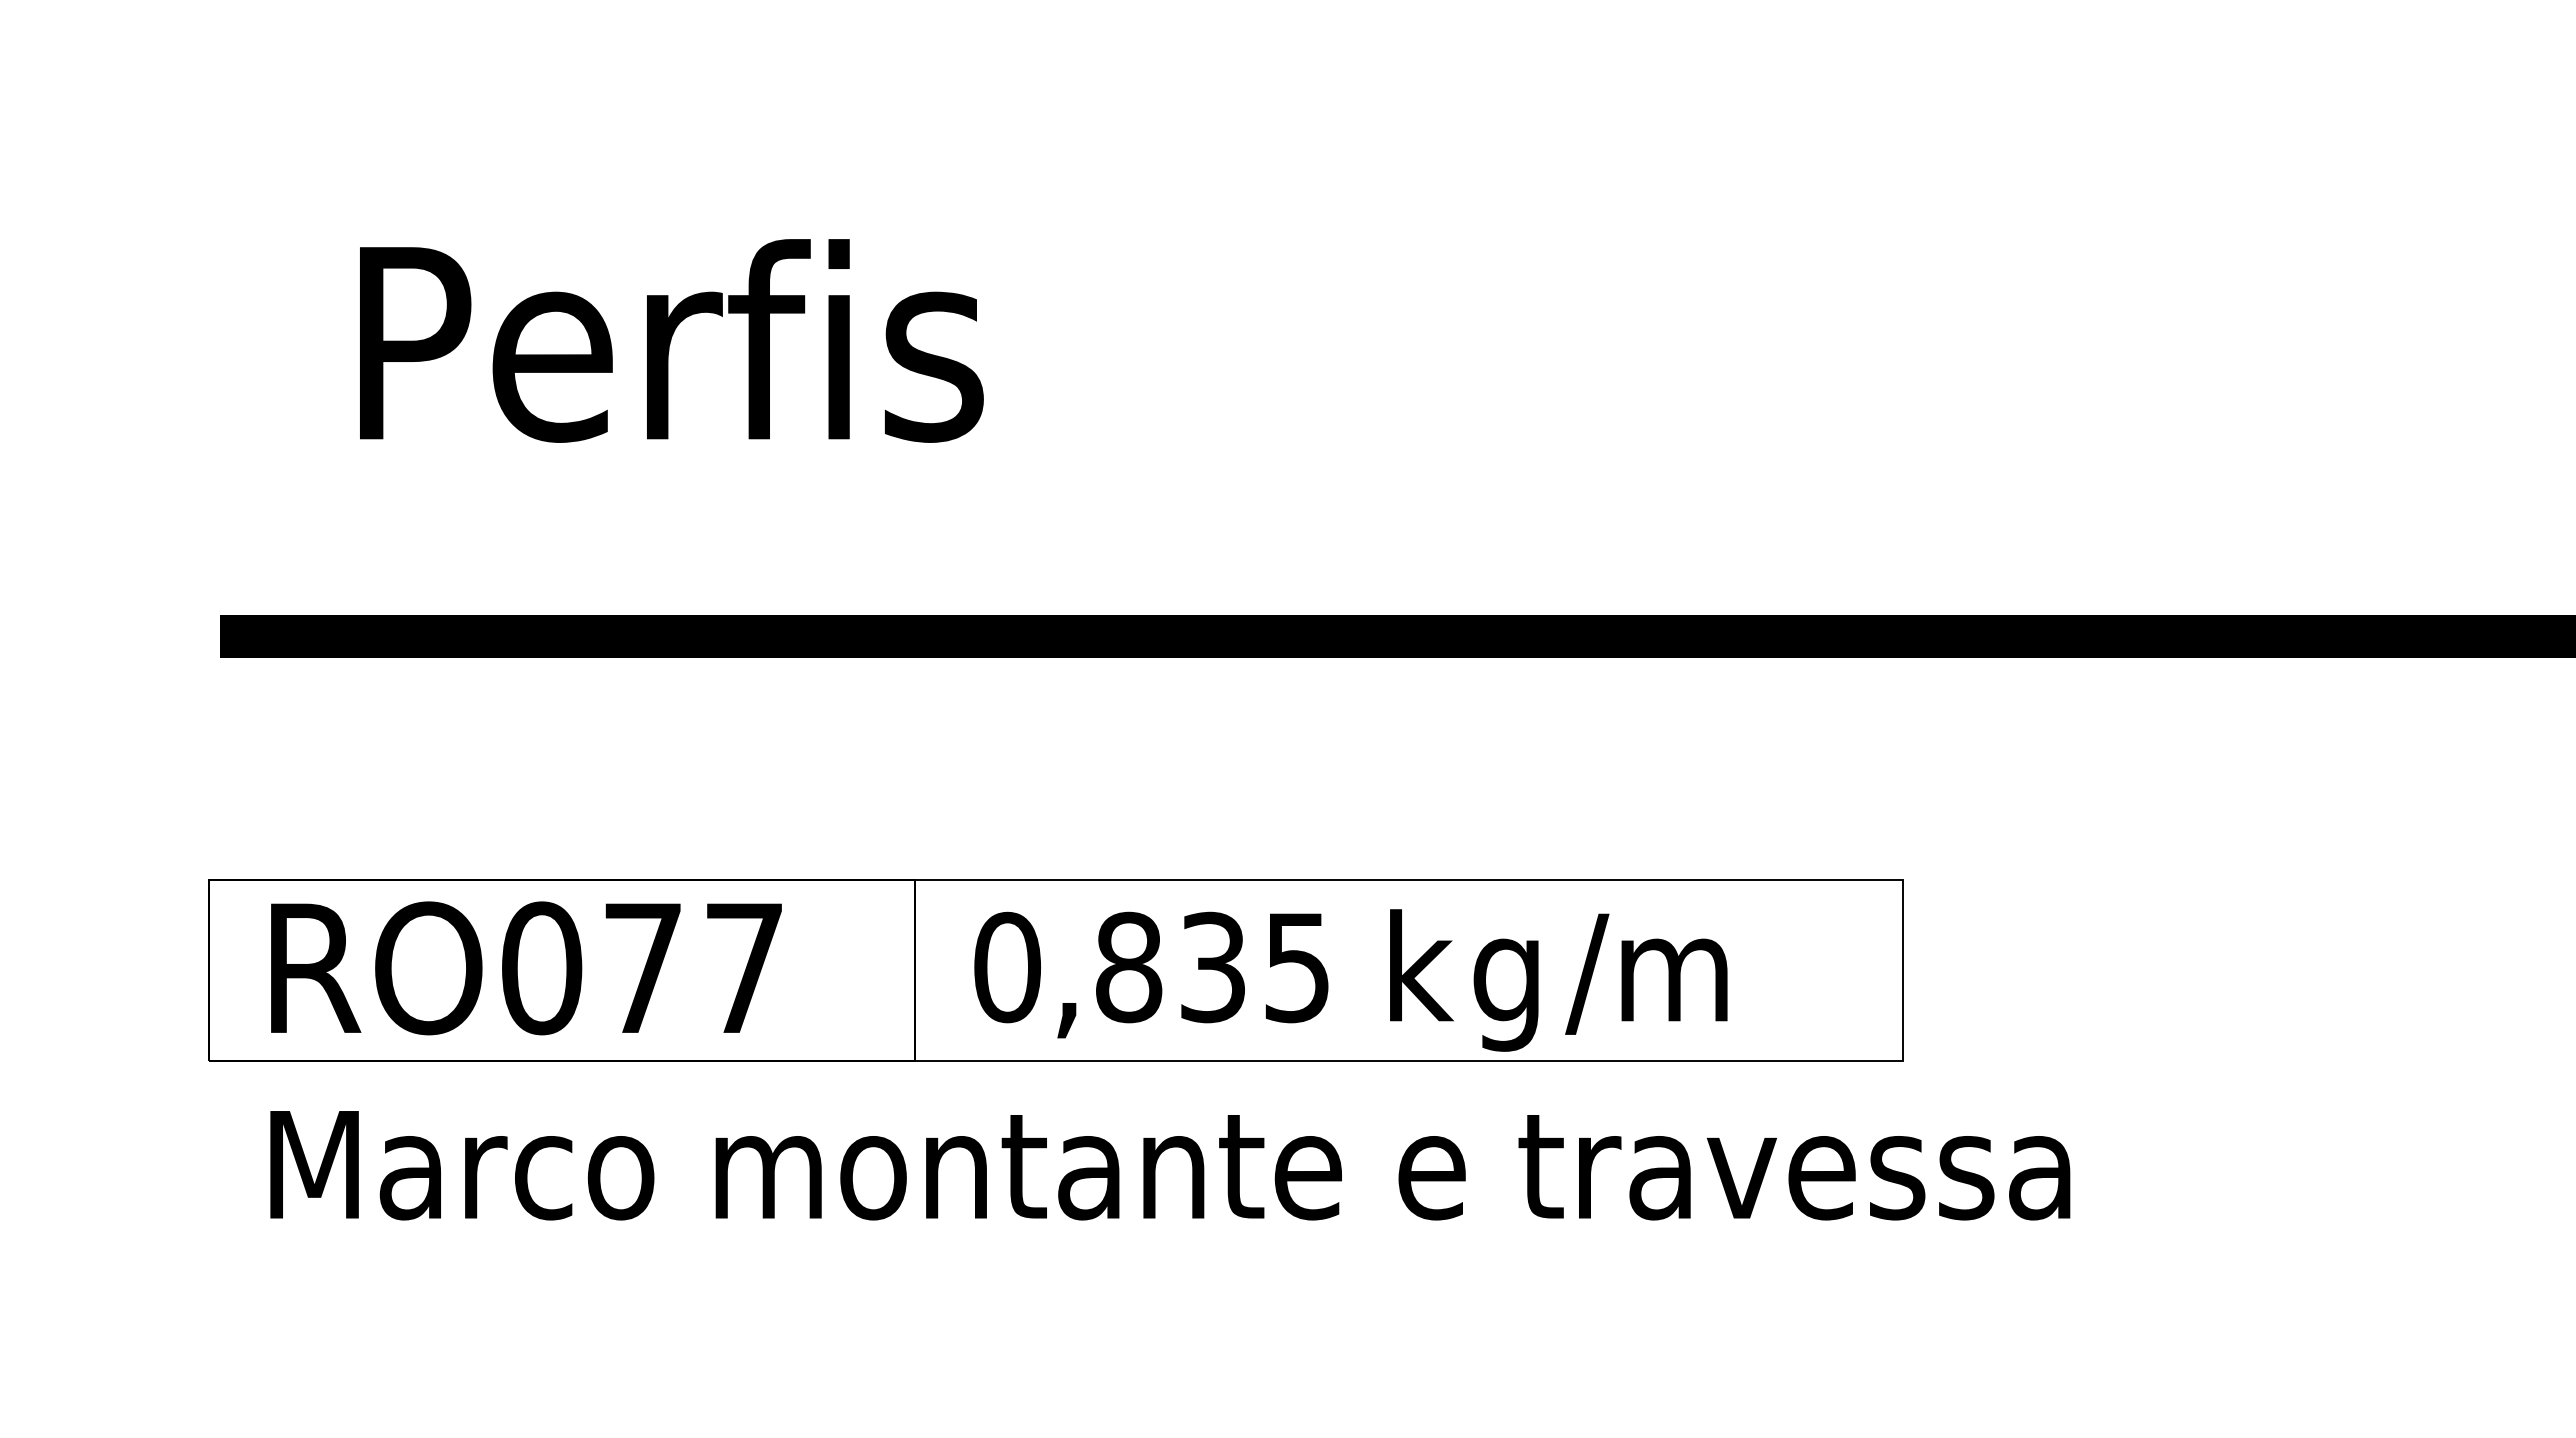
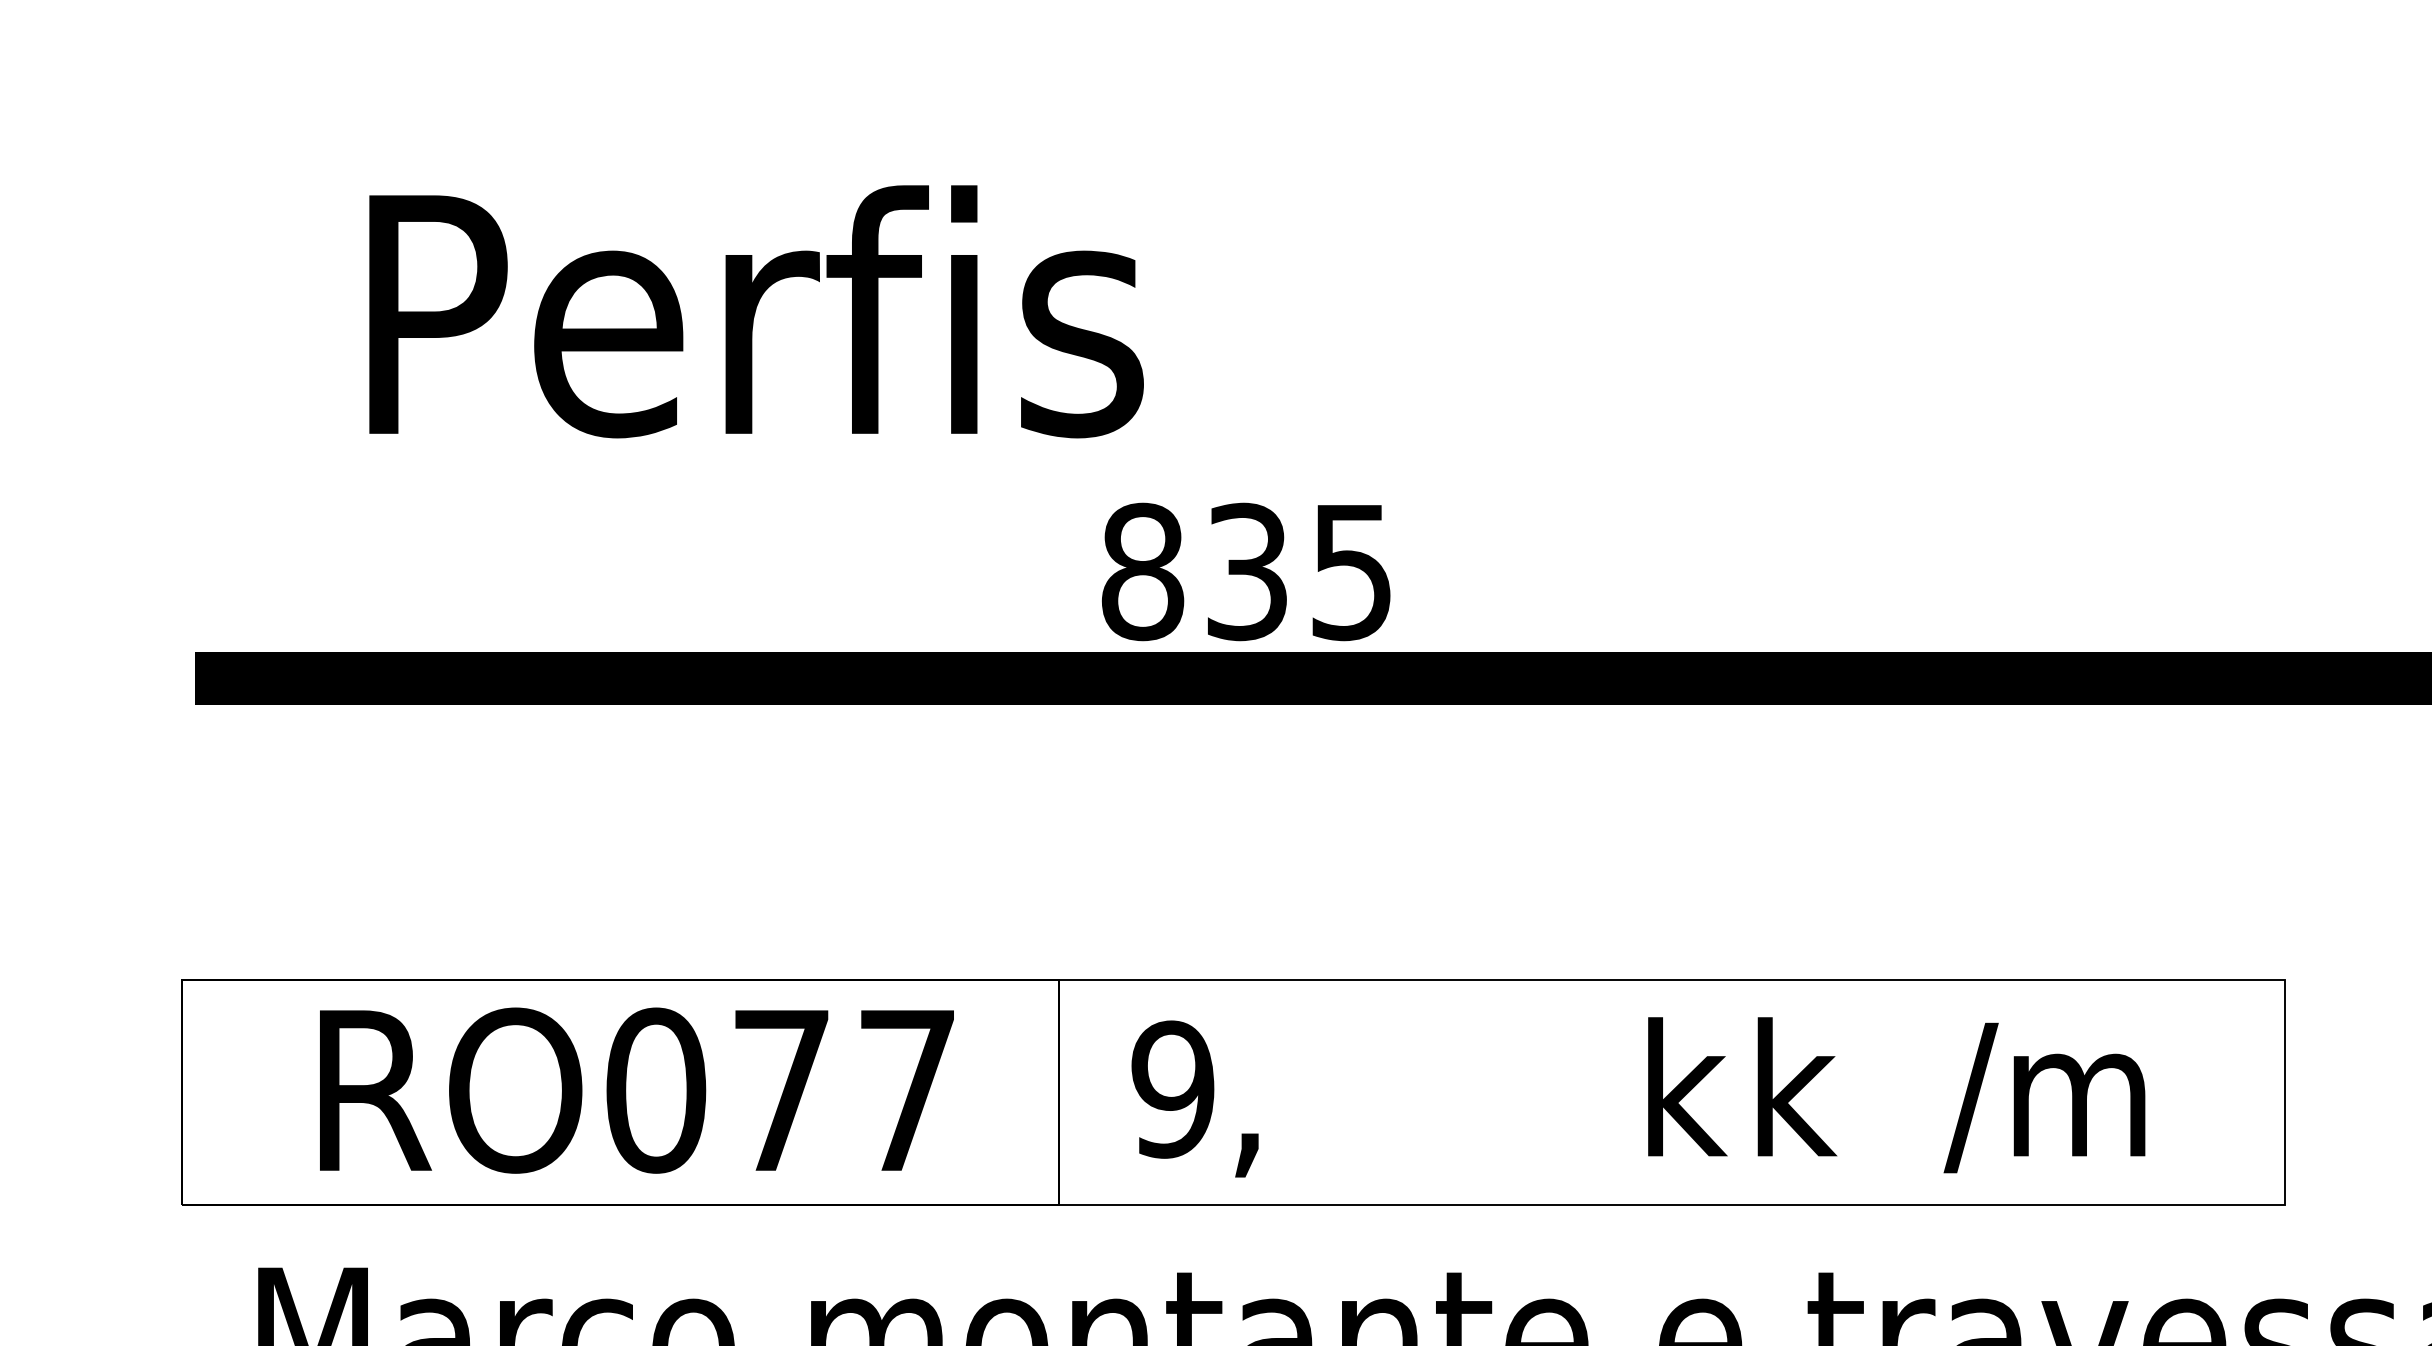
text: (1007, 967) -> (1173, 1089), 0 -> 9
text: (1212, 967) -> (1246, 571), moved
text: (526, 968) -> (636, 1090), moved
text: (1646, 973) -> (2044, 1097), moved
text: (1507, 980) -> (1793, 1105), g -> k

